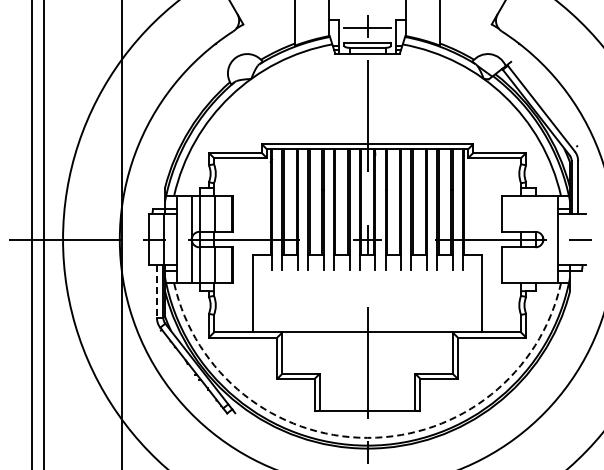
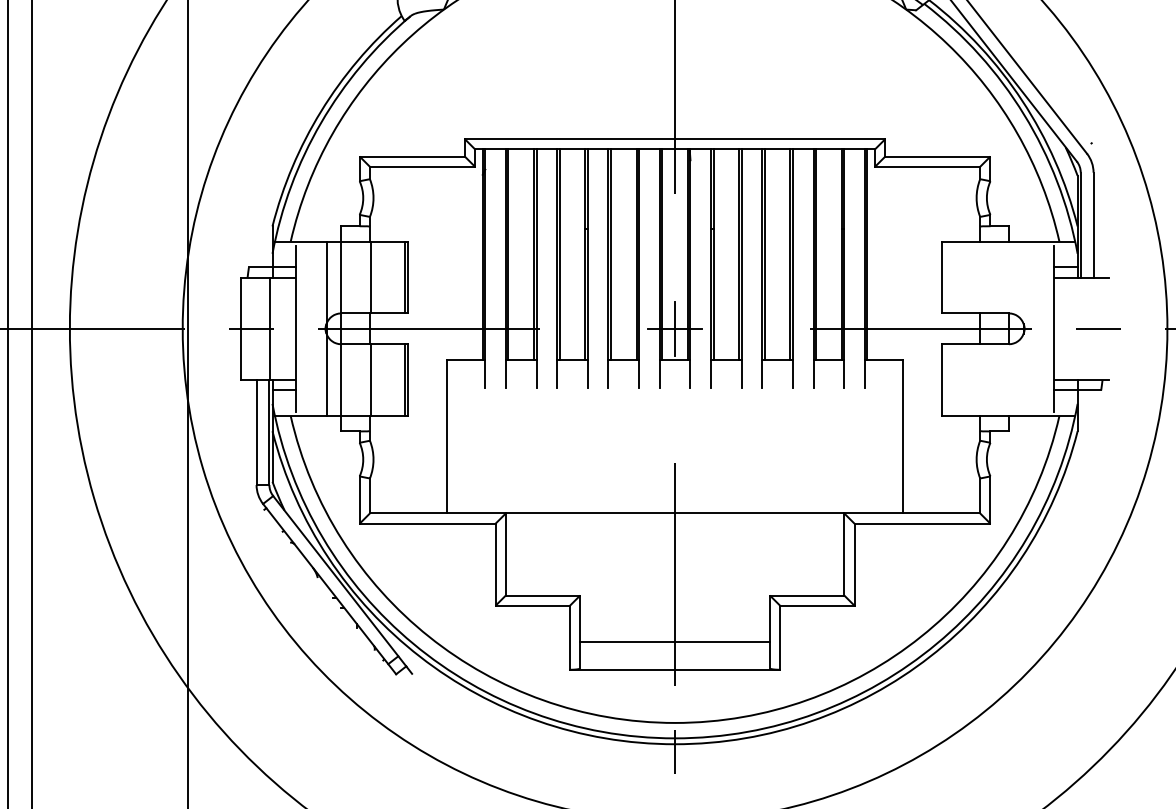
line: (156, 292) -> (255, 433), dashed -> solid
line: (367, 397) -> (674, 642), added
arc: (367, 437) -> (674, 722), dashed -> solid

